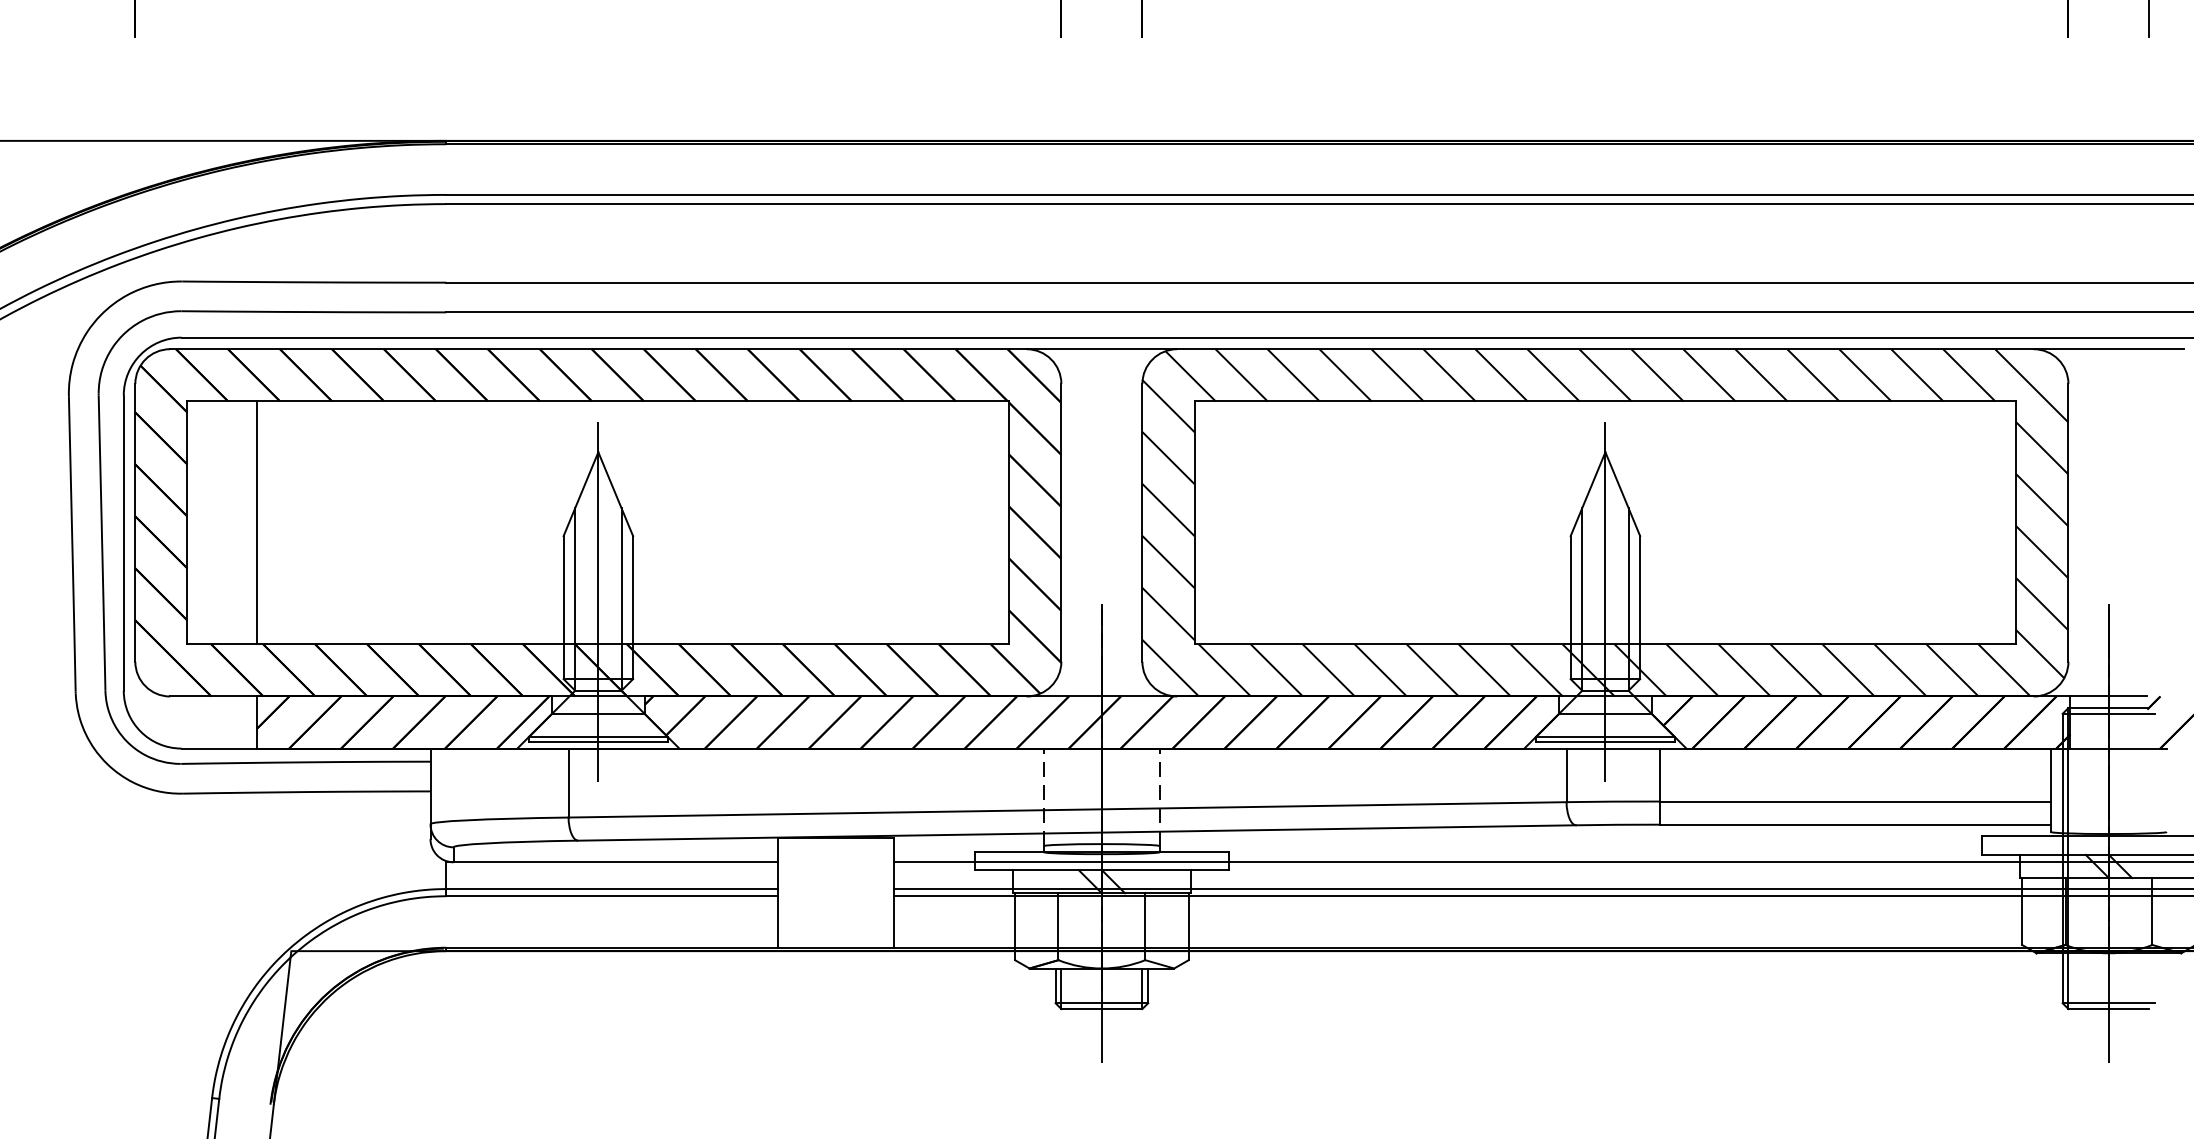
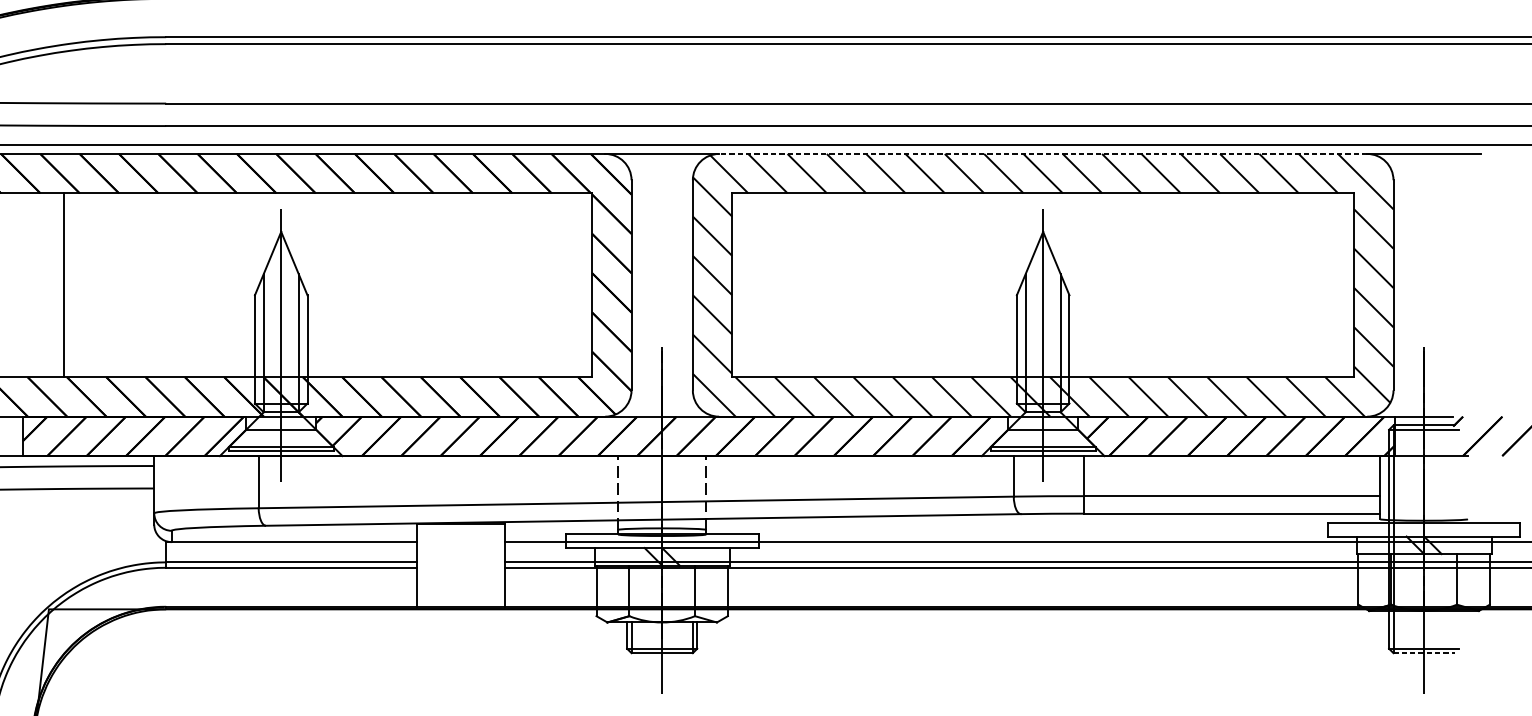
line: (1604, 349) -> (1042, 154), solid -> dashed
line: (256, 522) -> (64, 285), moved
line: (2108, 1009) -> (1423, 653), solid -> dashed

